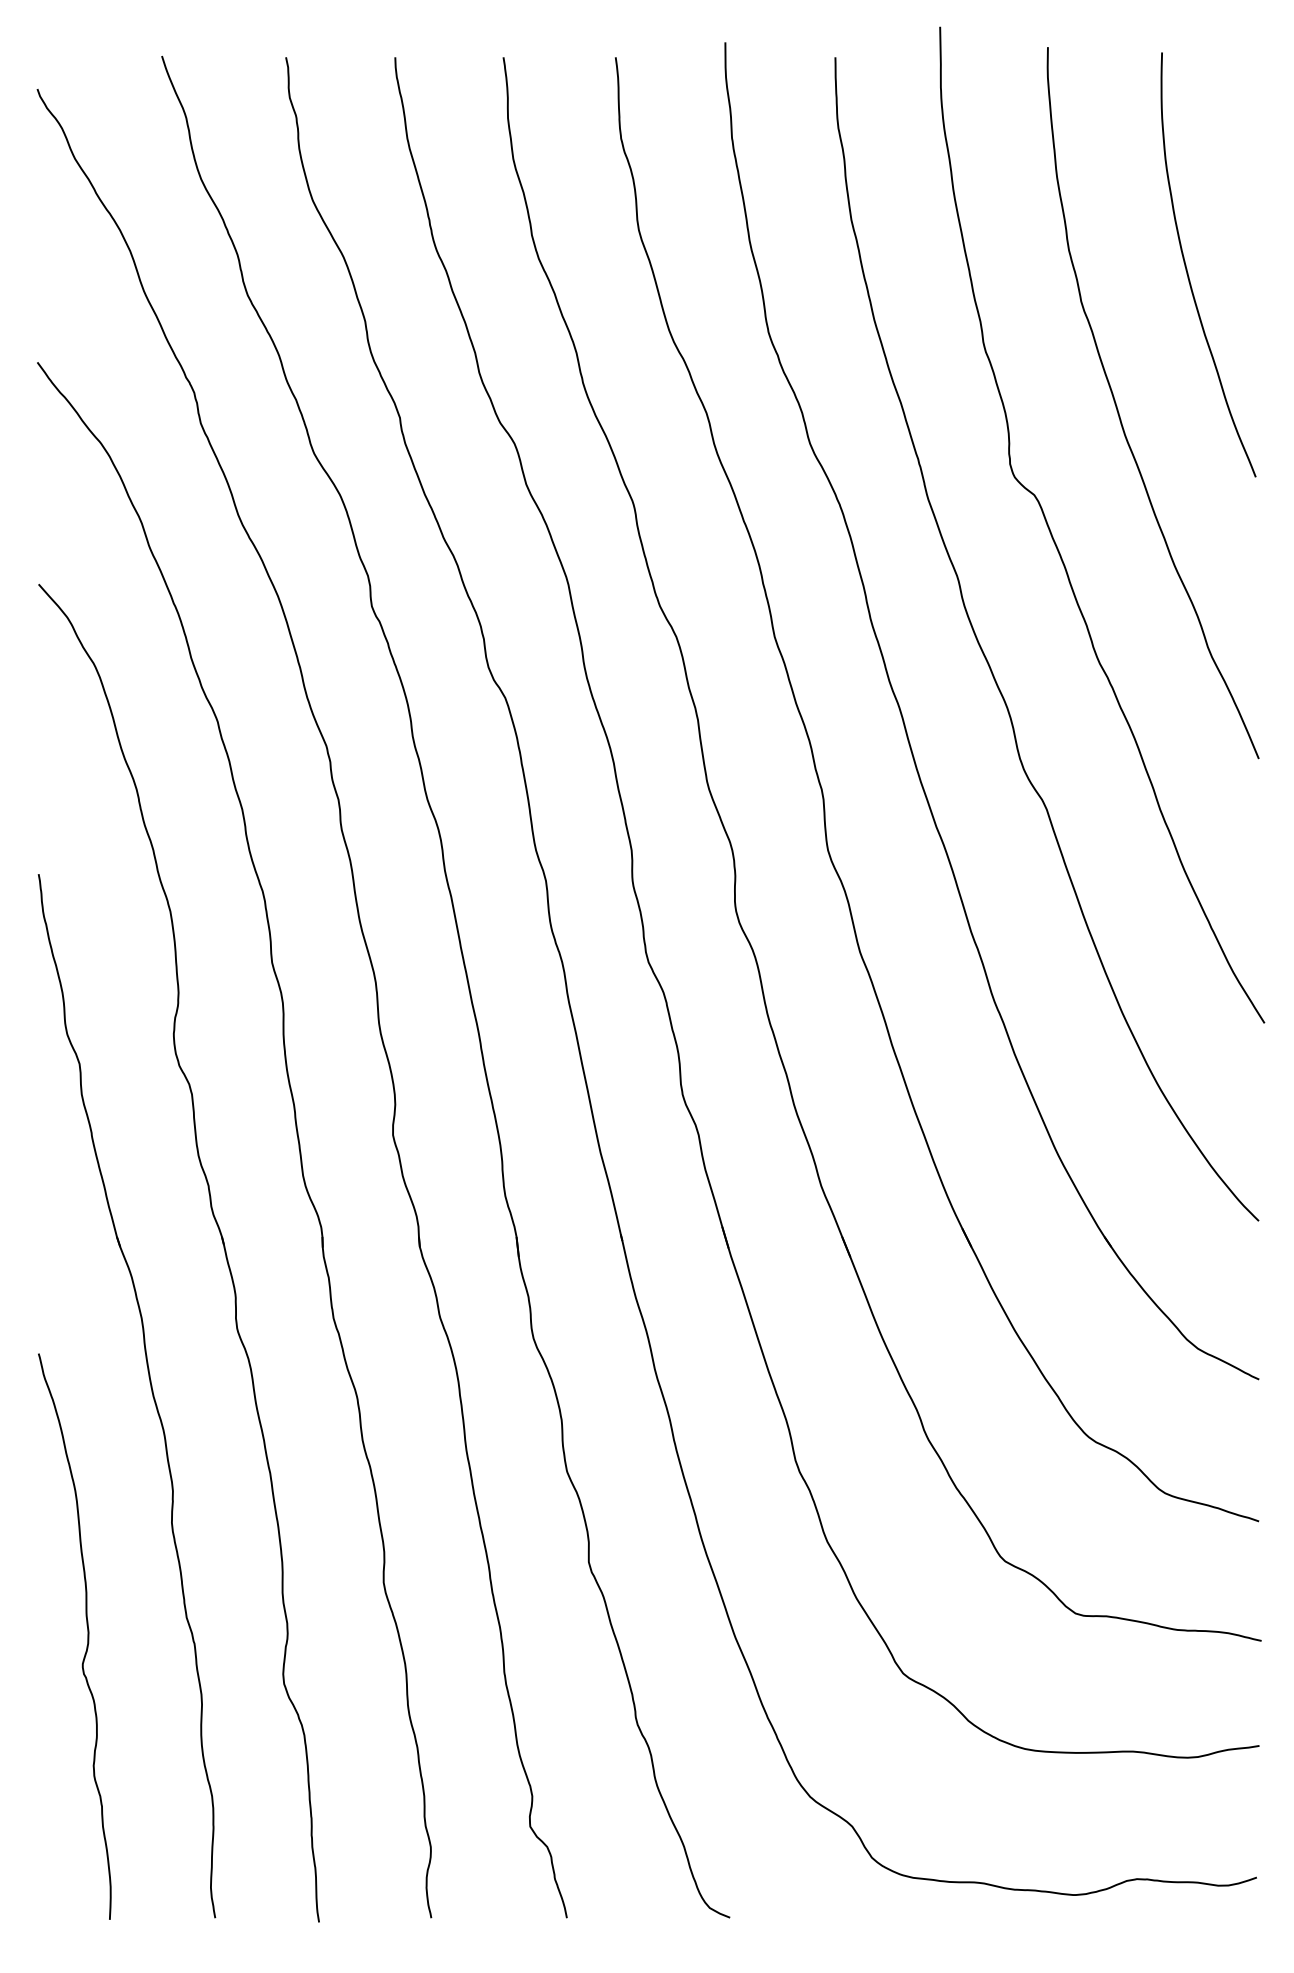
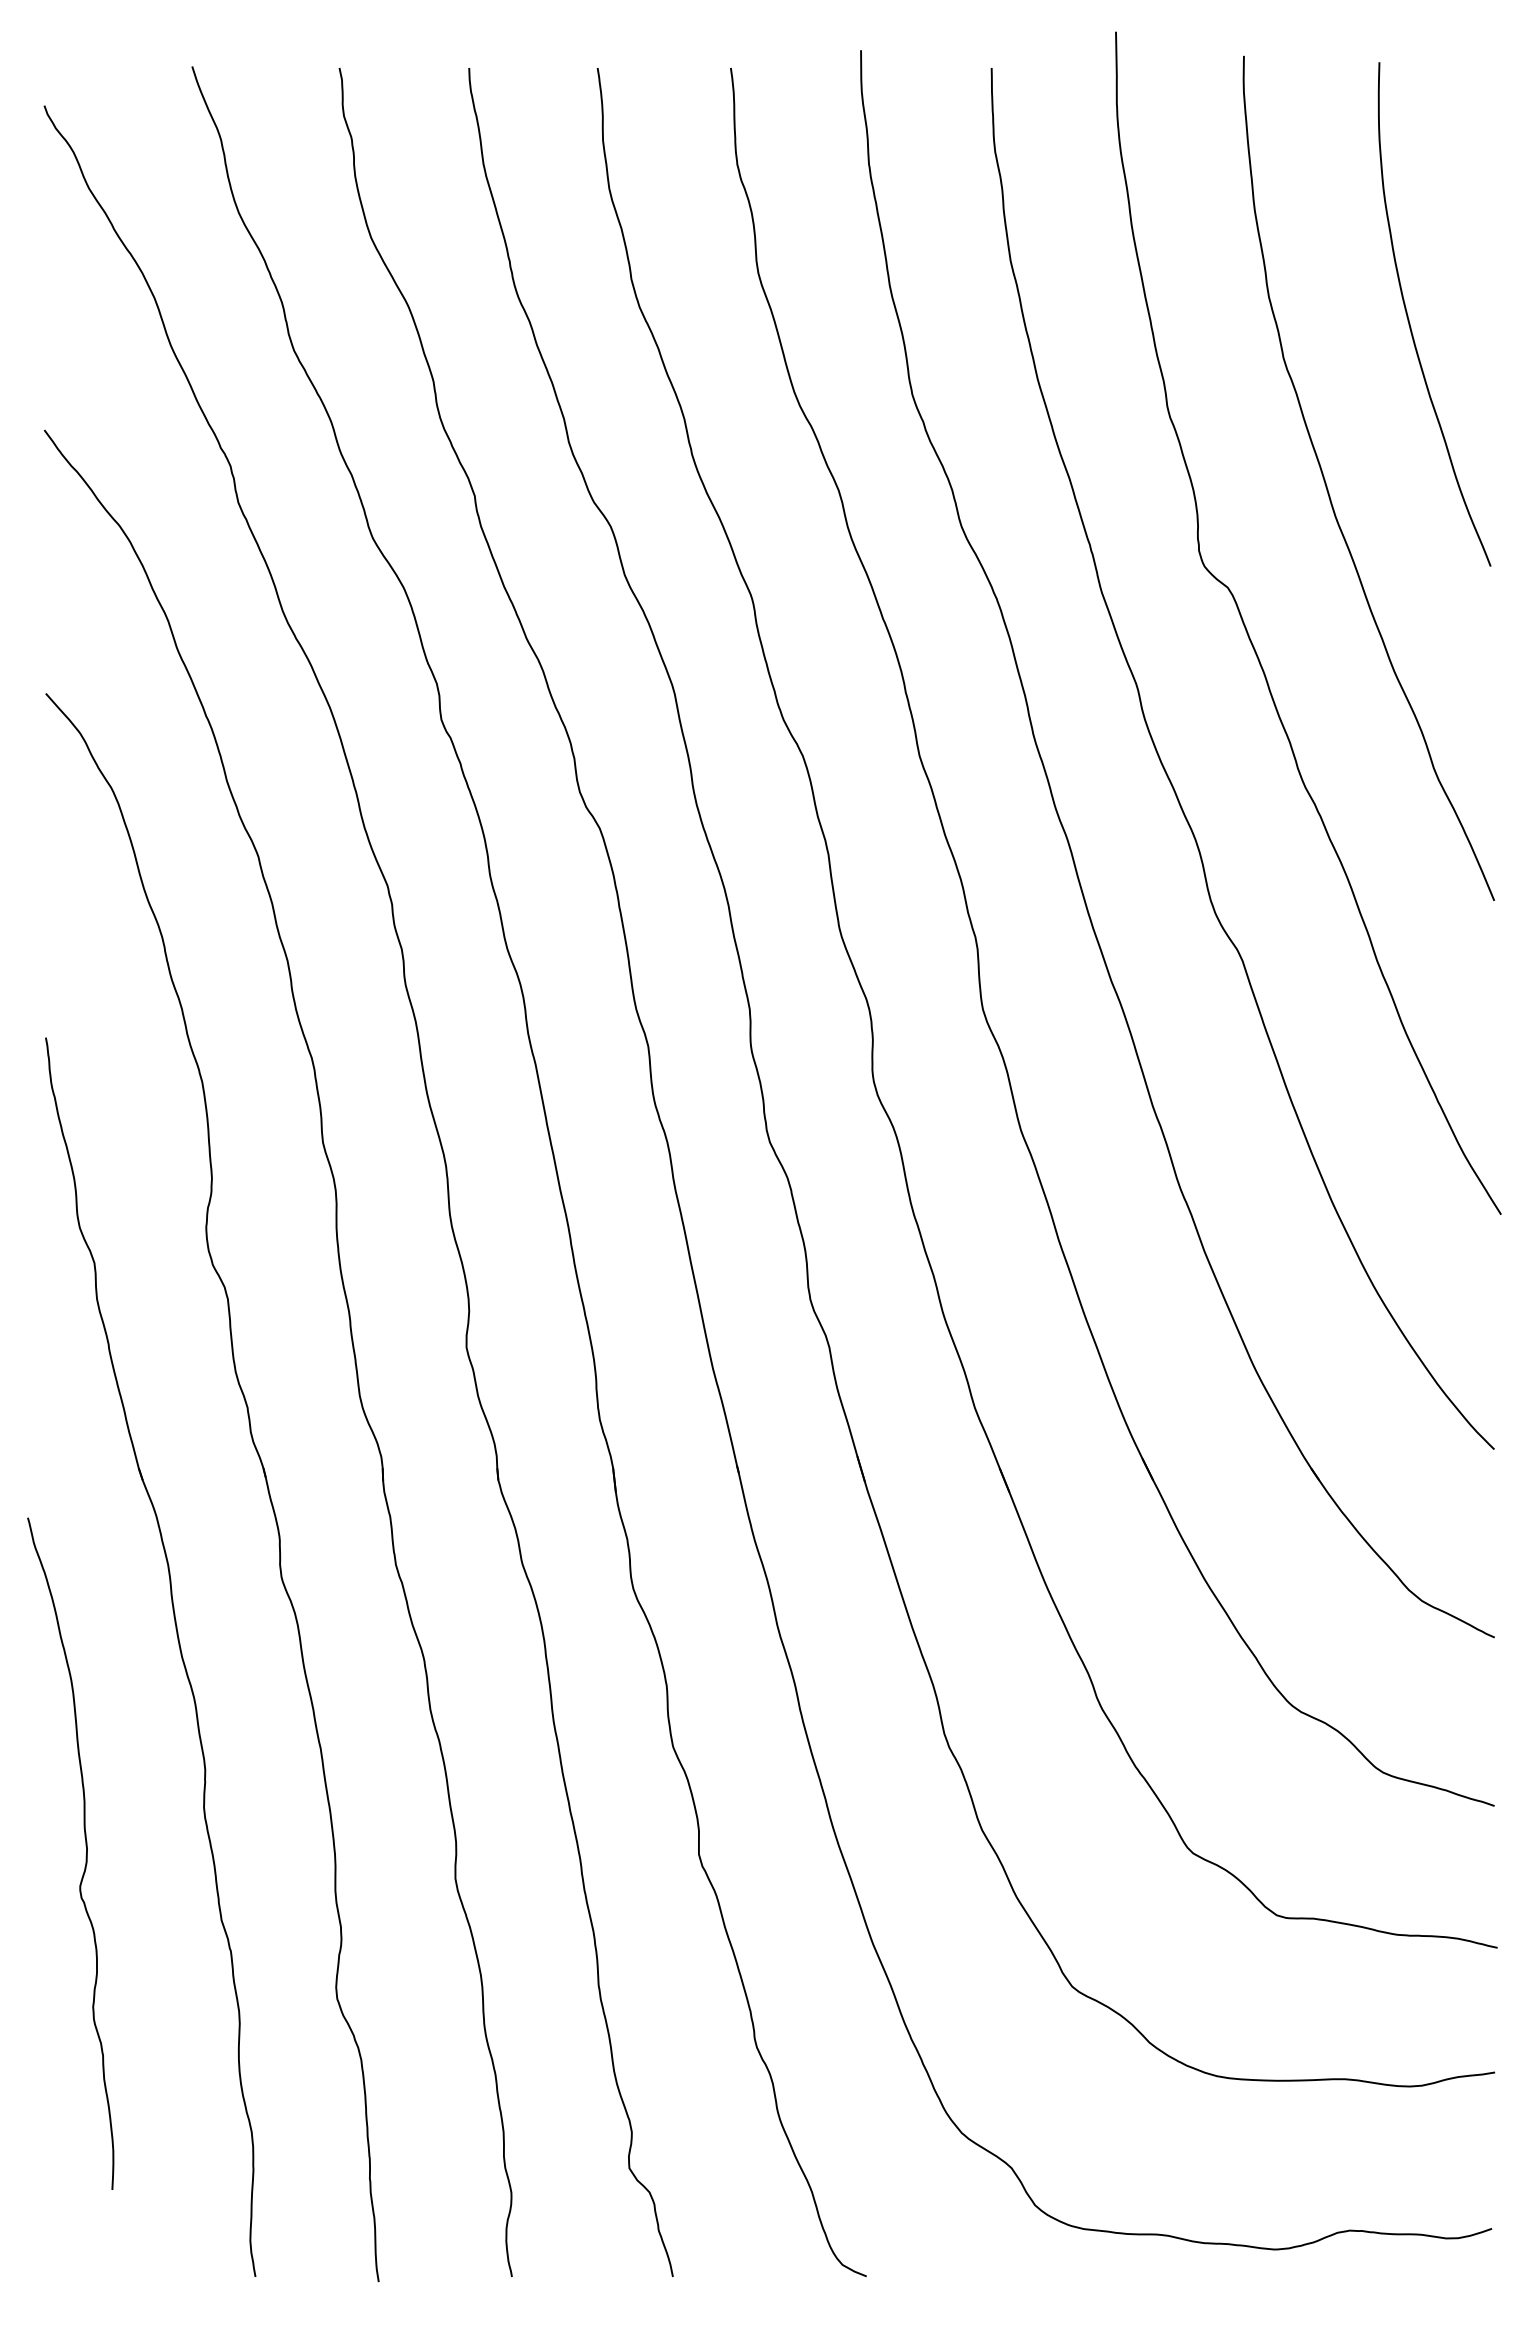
curve: (87, 1638) -> (85, 1856), moved

